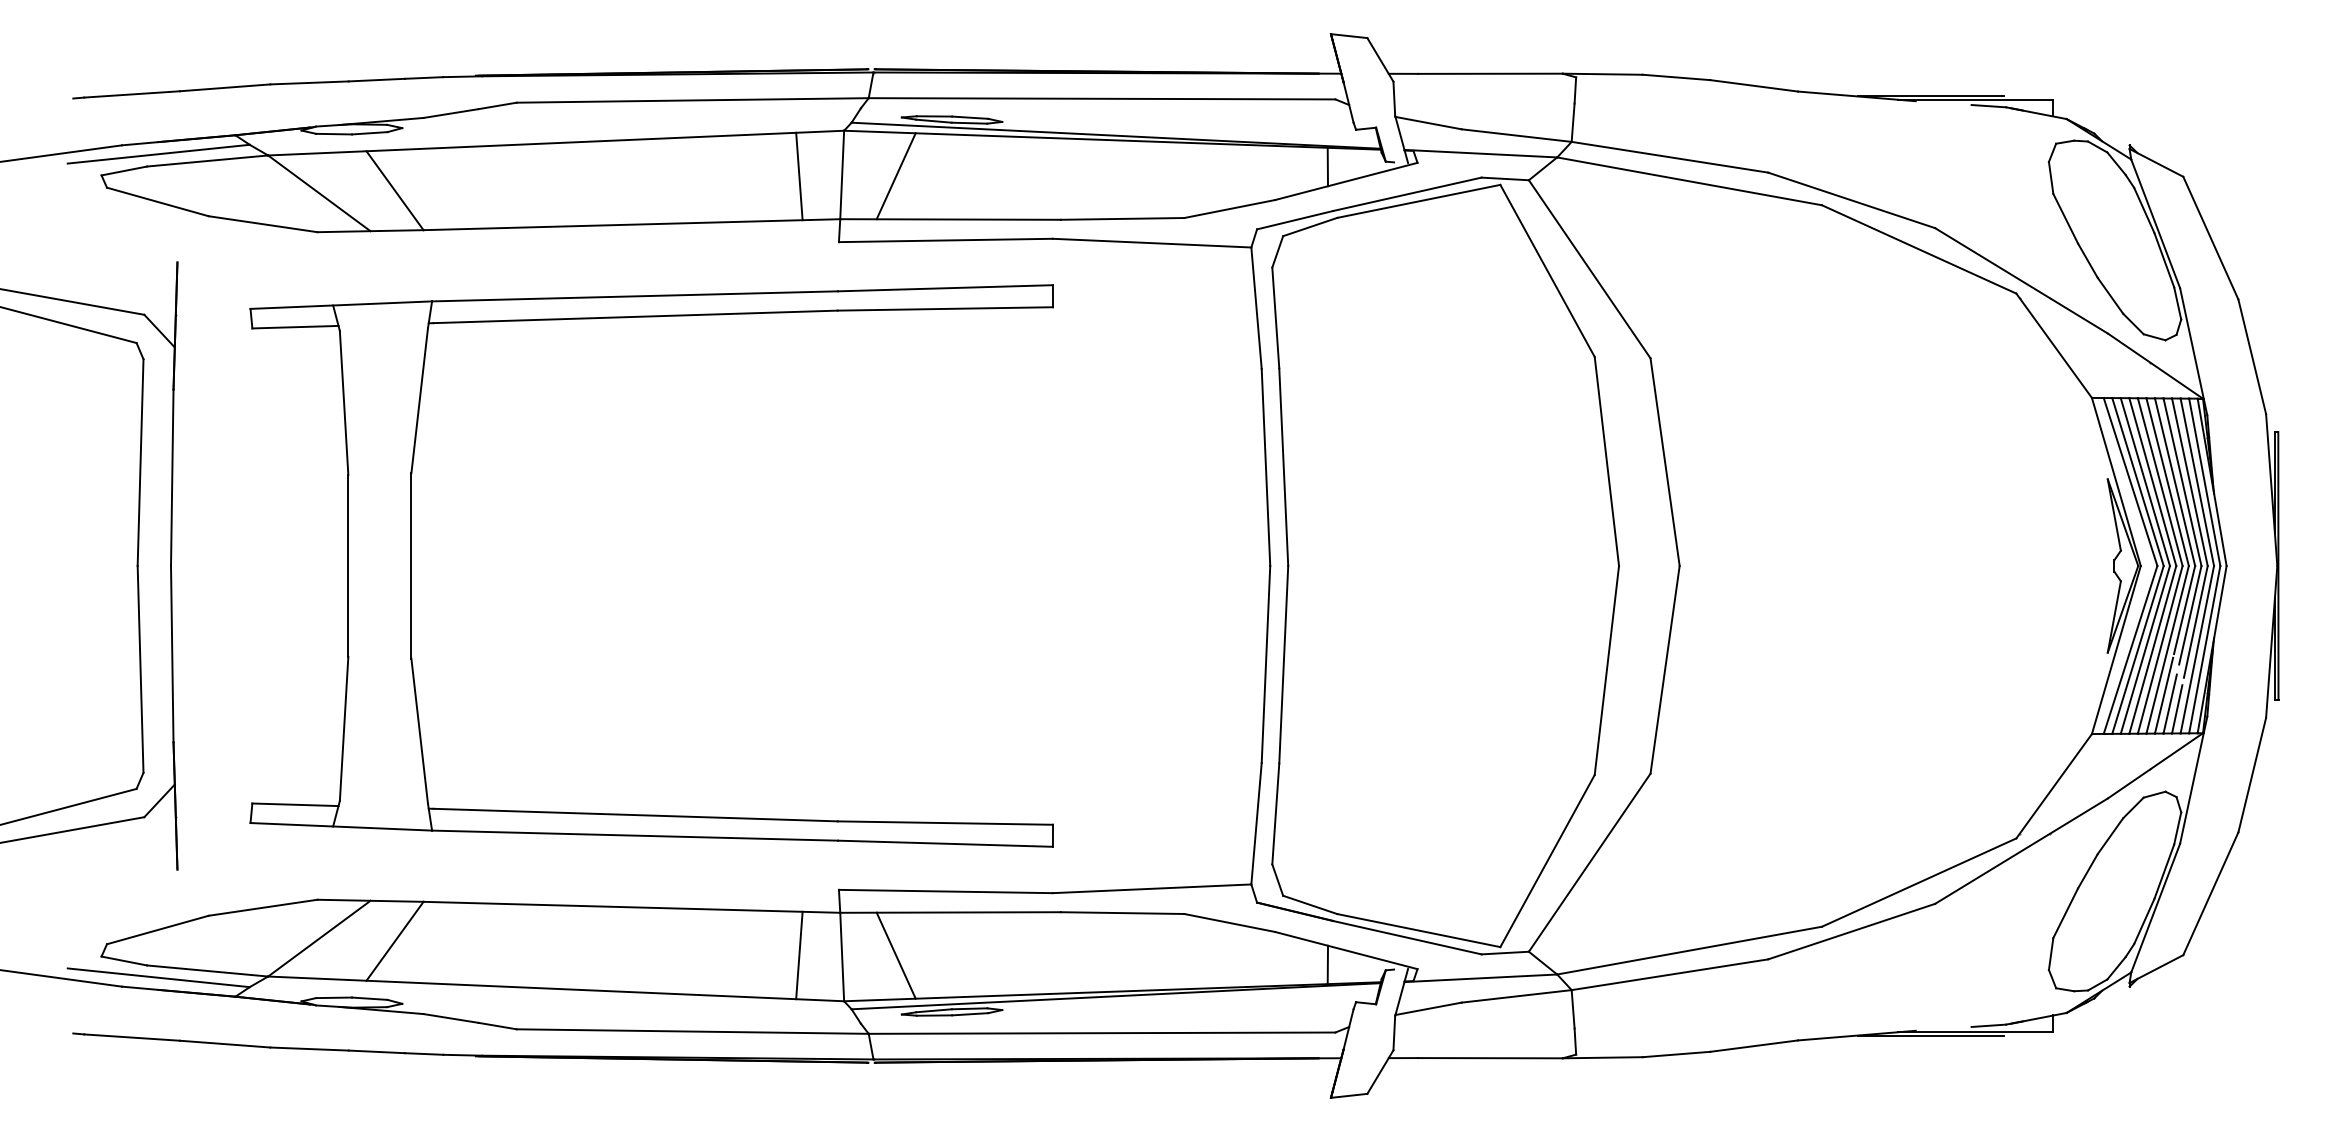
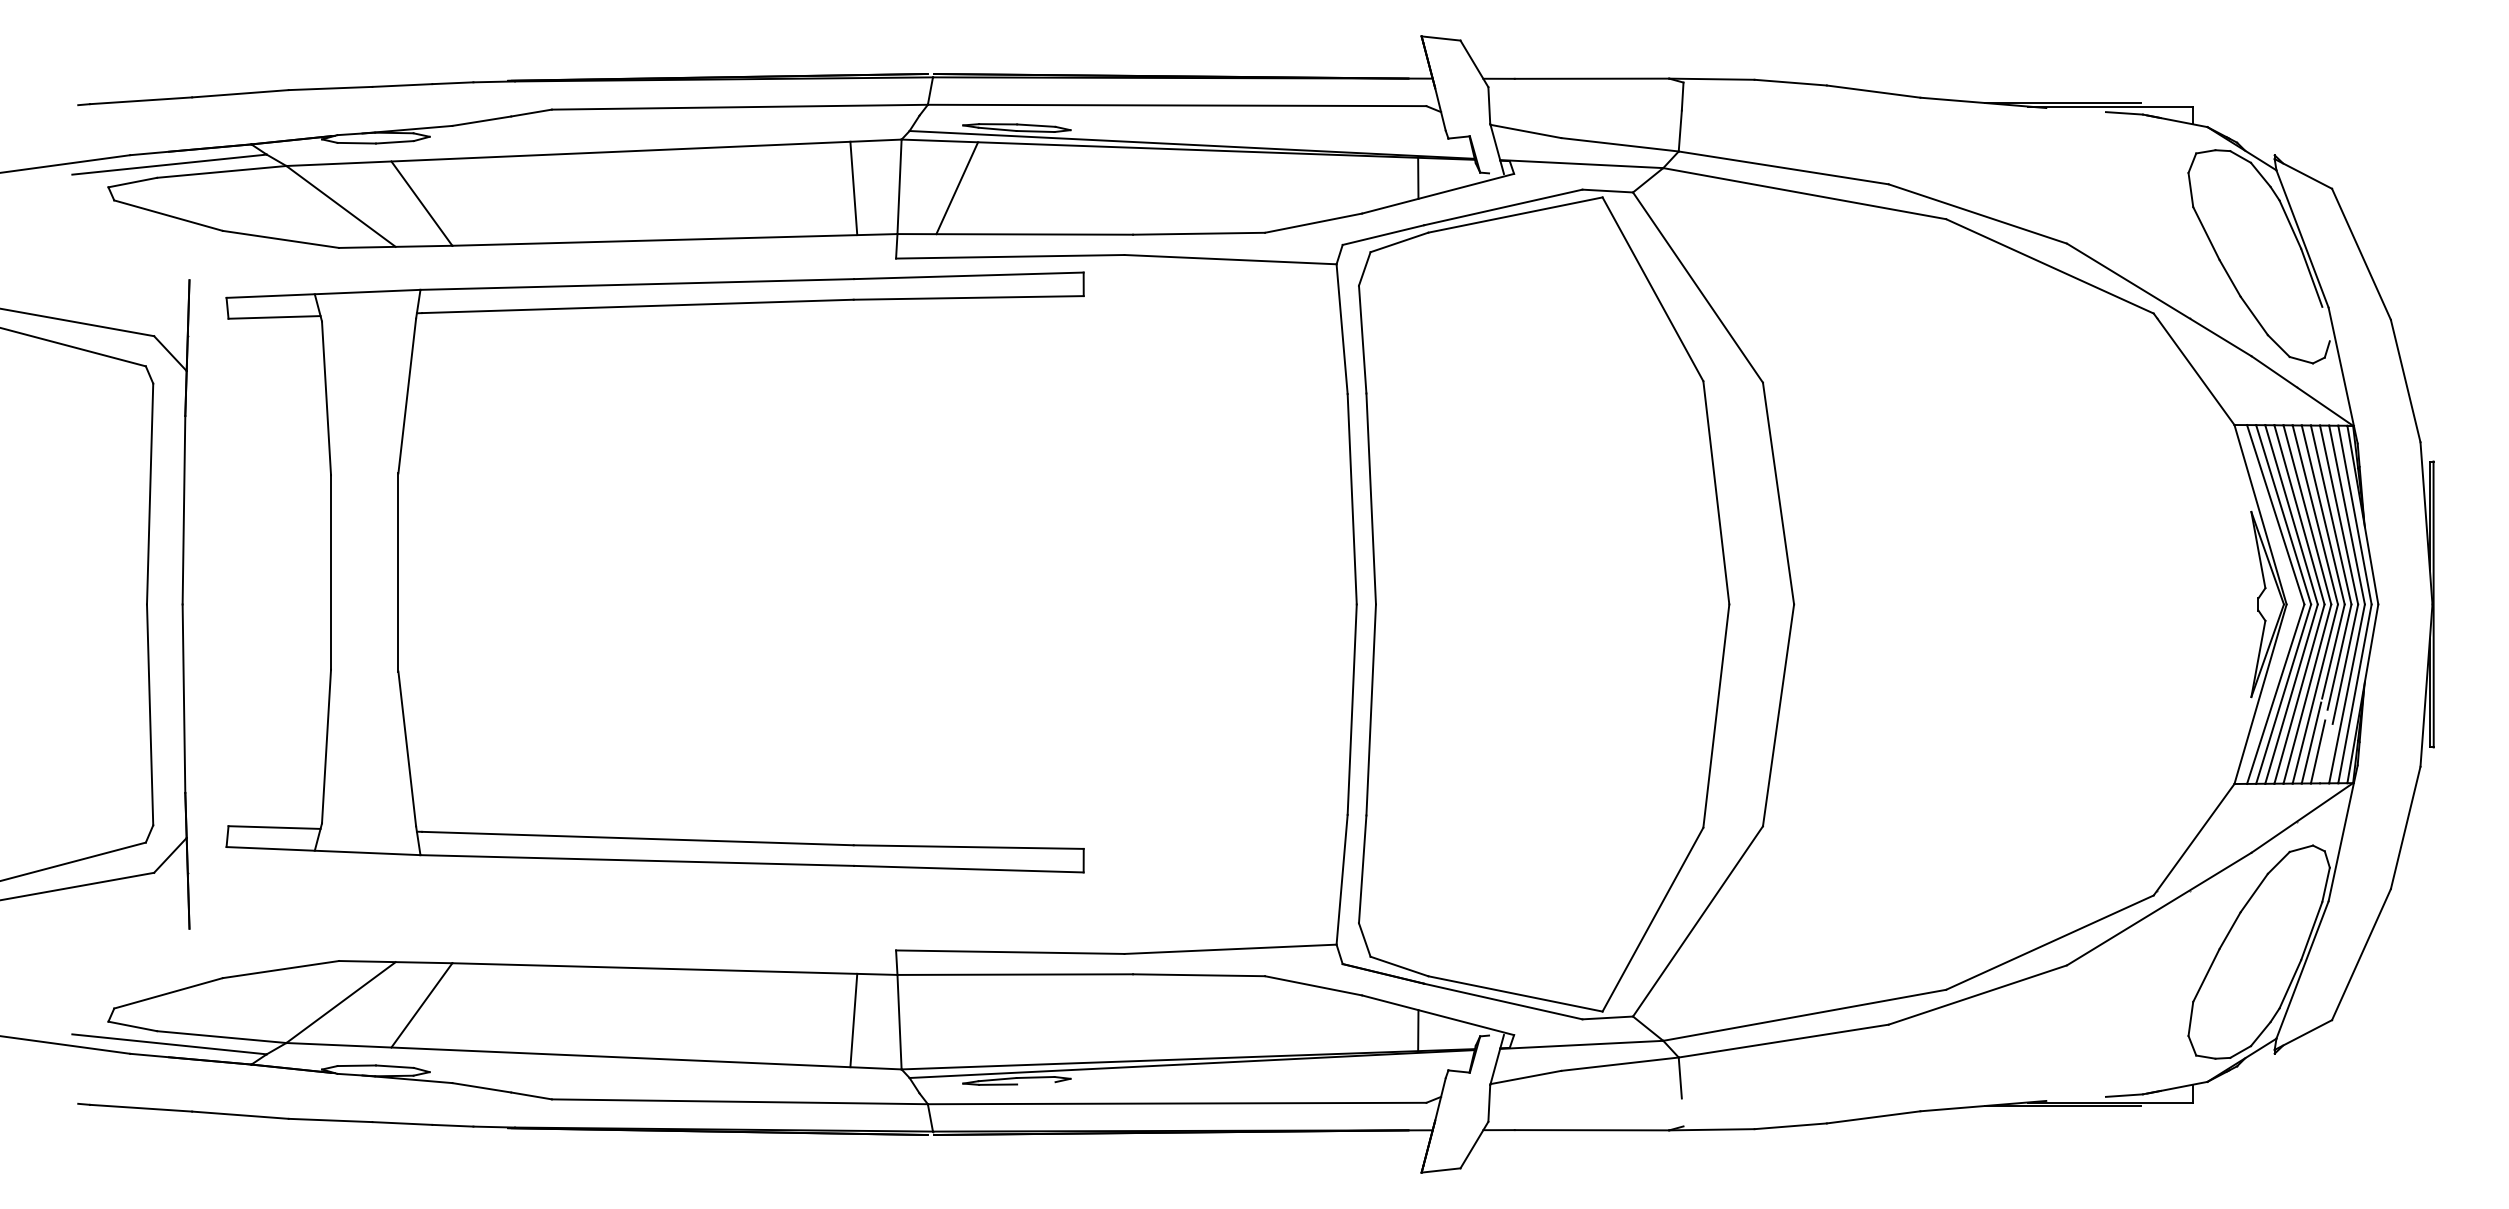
line: (2177, 302) -> (2325, 323), removed
part: (411, 566) -> (398, 572), moved
line: (2177, 709) -> (2325, 757), removed
line: (896, 955) -> (957, 1020), removed
line: (970, 1014) -> (1036, 1083), removed
line: (1575, 1041) -> (1682, 1112), removed

